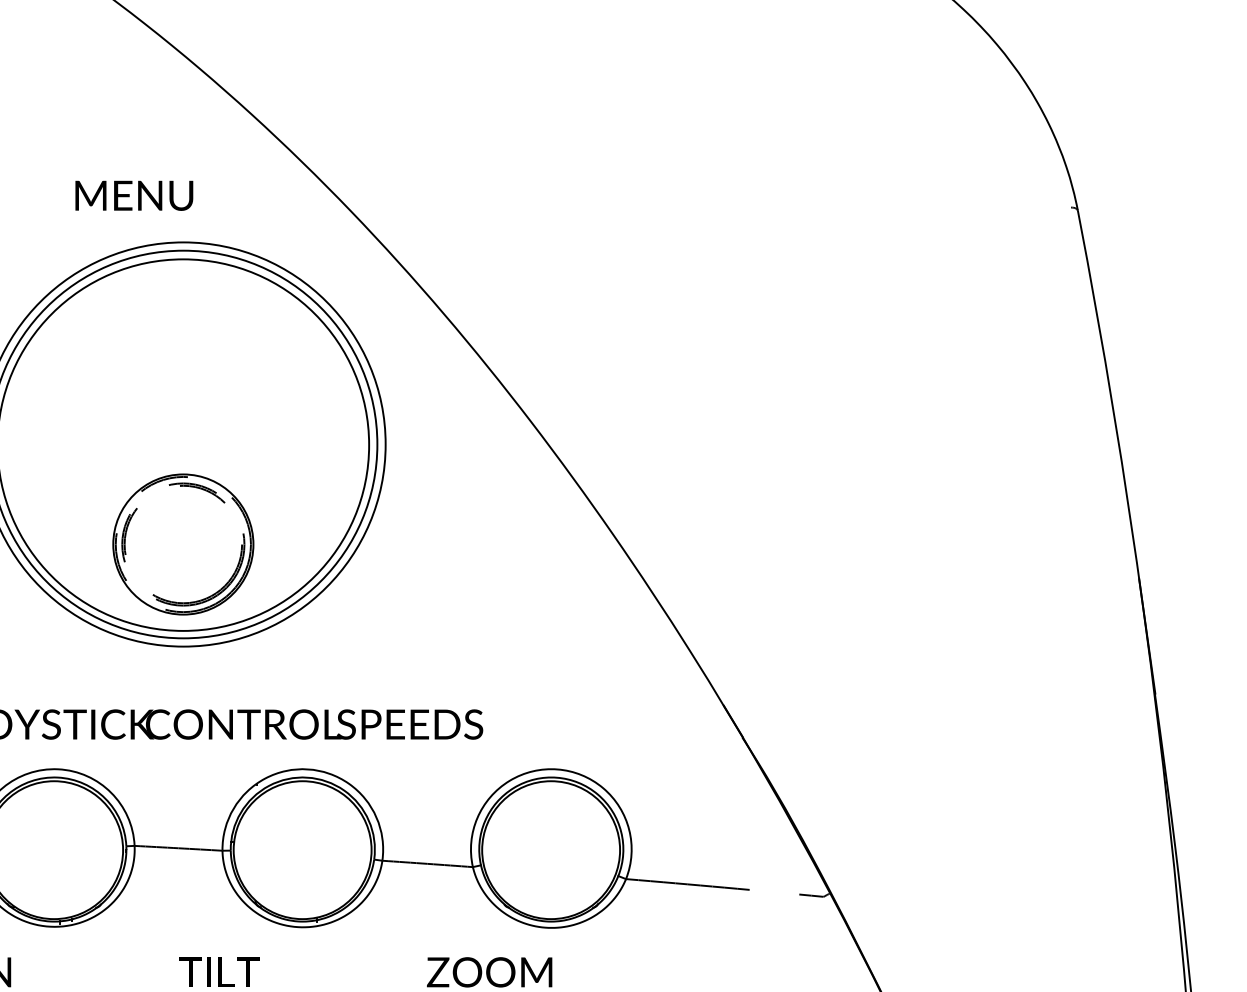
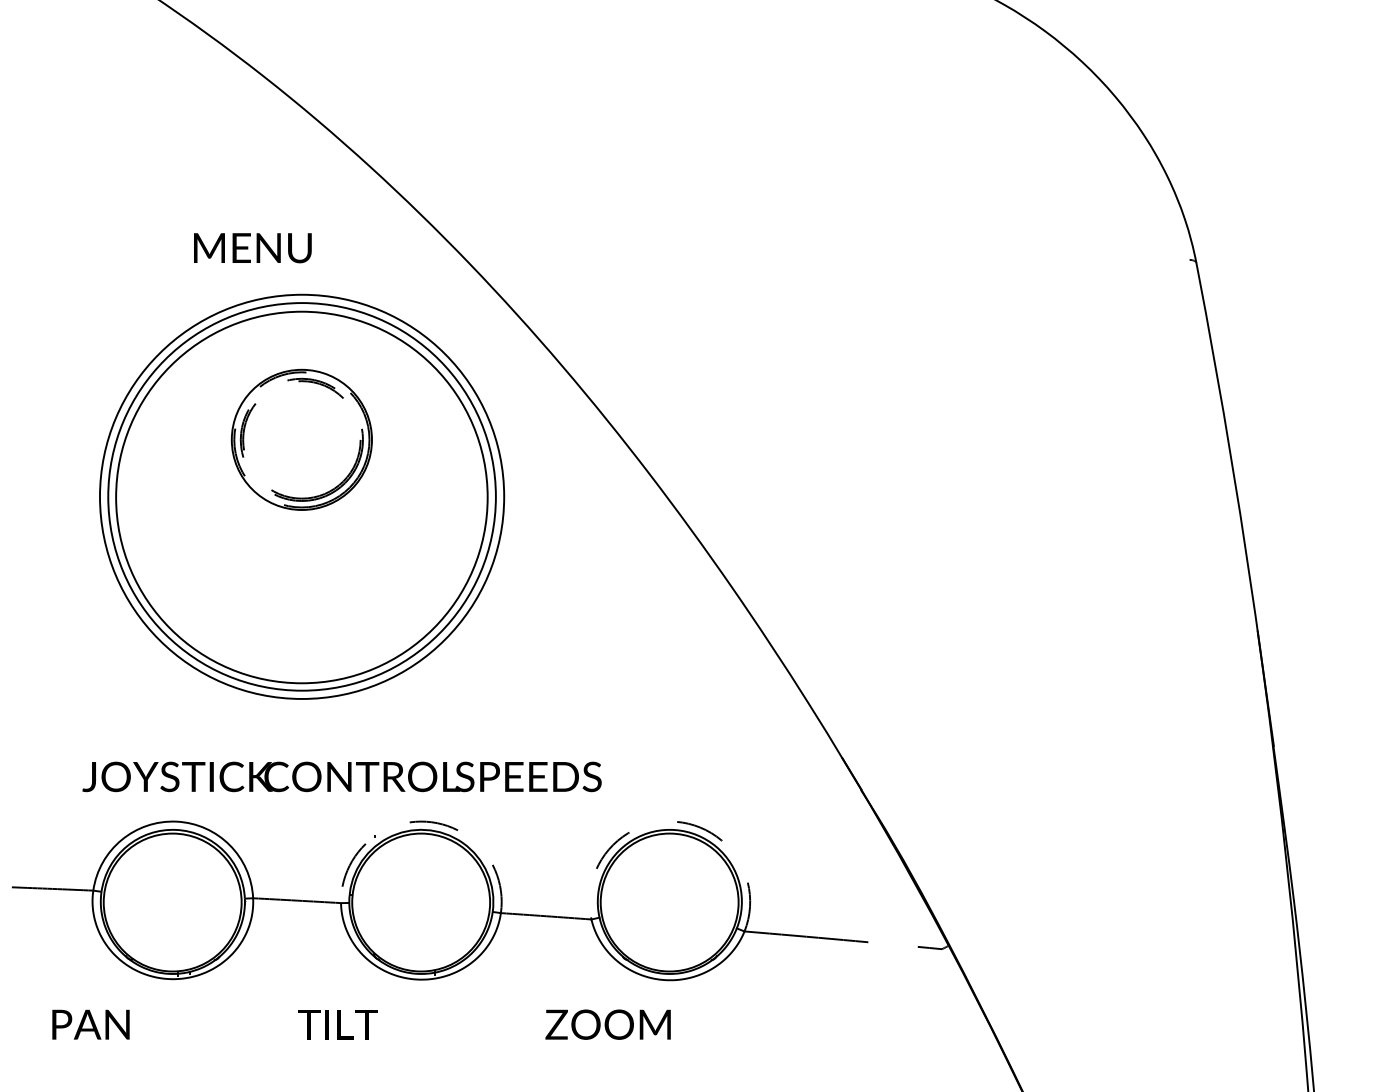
part: (182, 544) -> (301, 439), moved
arc: (307, 769) -> (426, 821), solid -> dashed
arc: (557, 769) -> (676, 821), solid -> dashed

